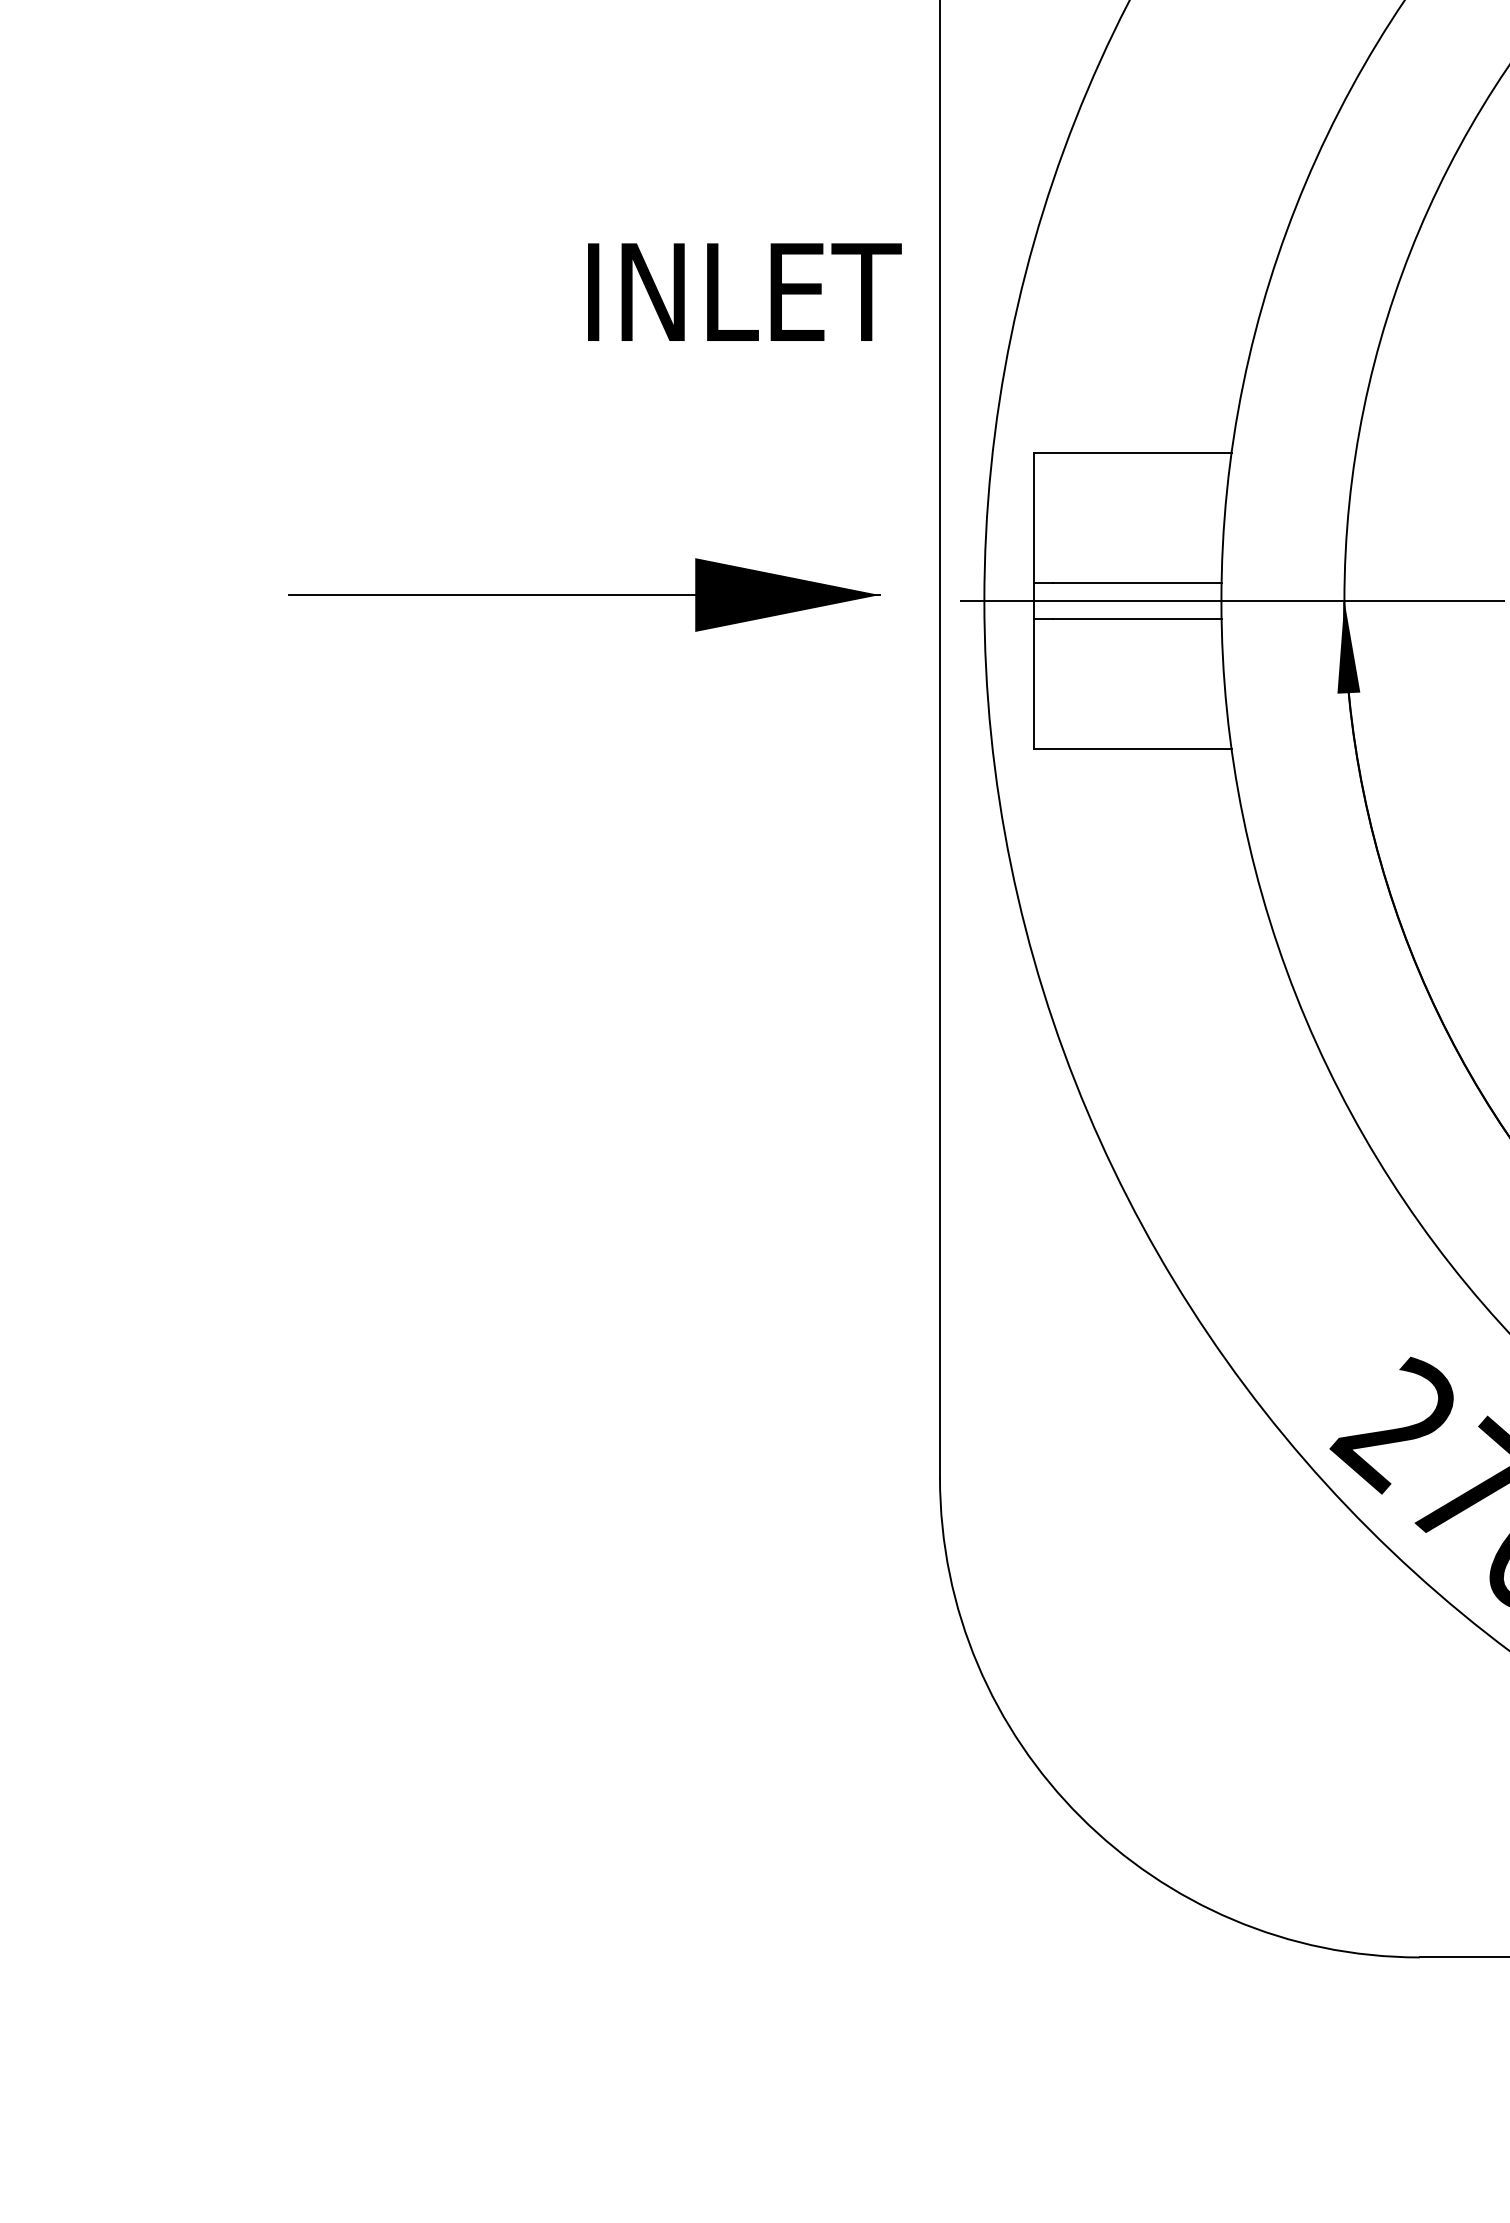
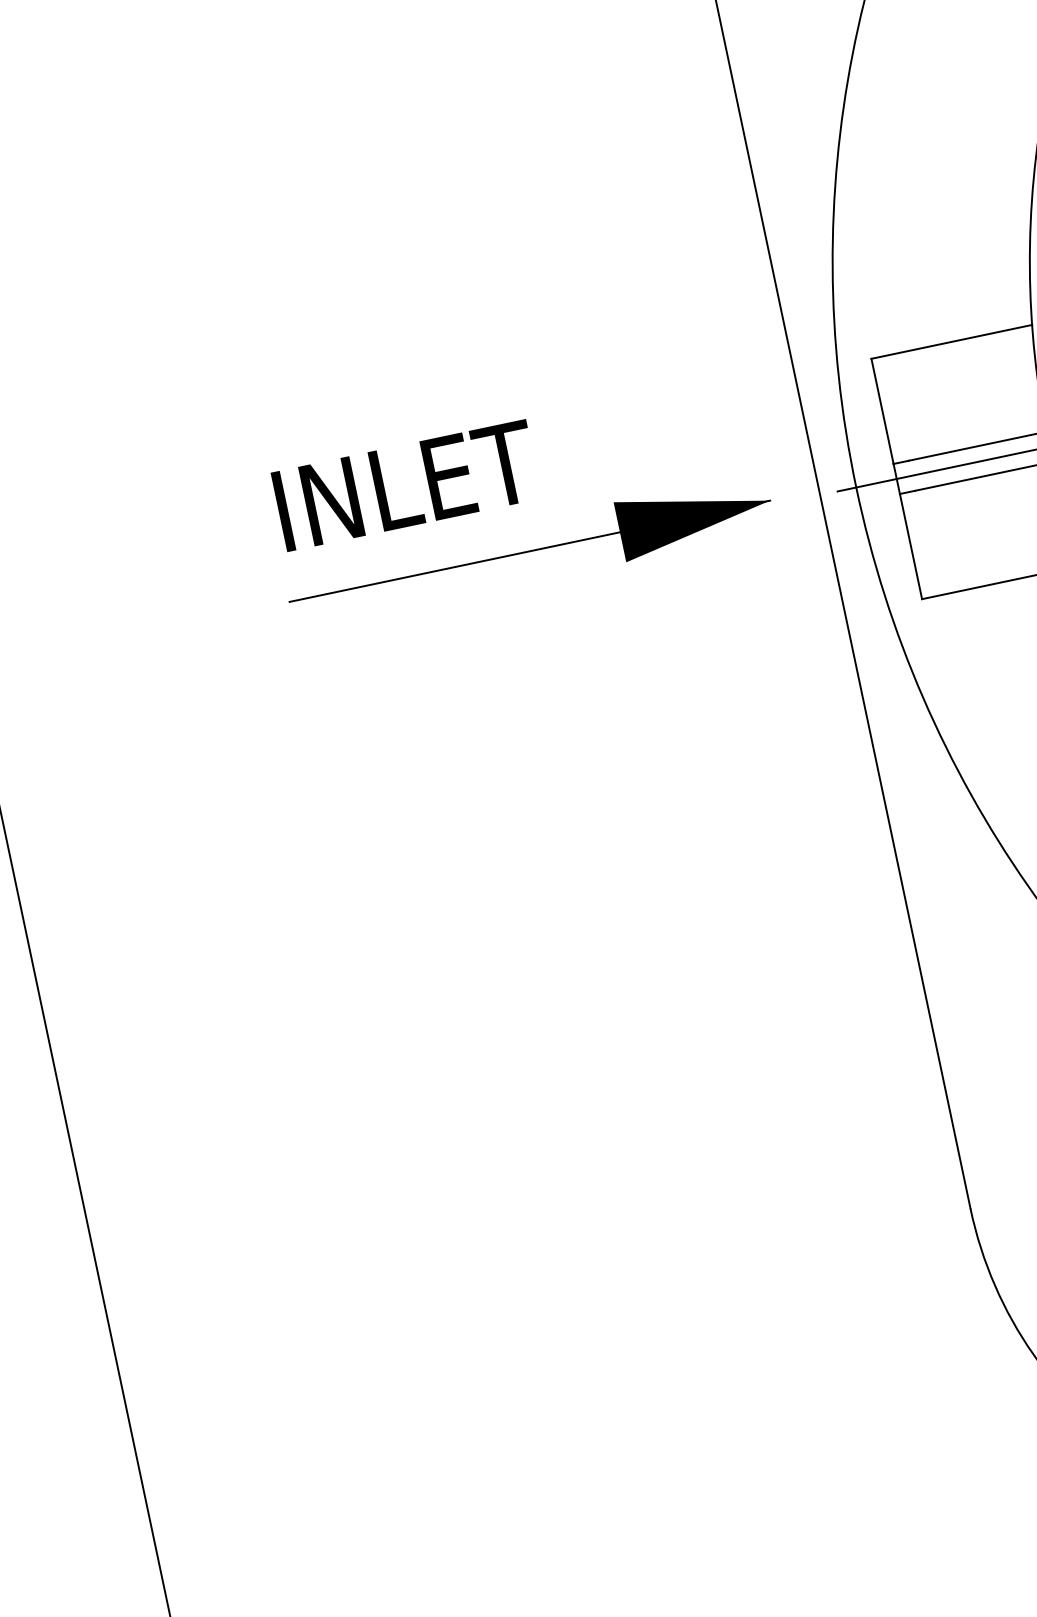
text: (744, 291) -> (406, 485), moved

